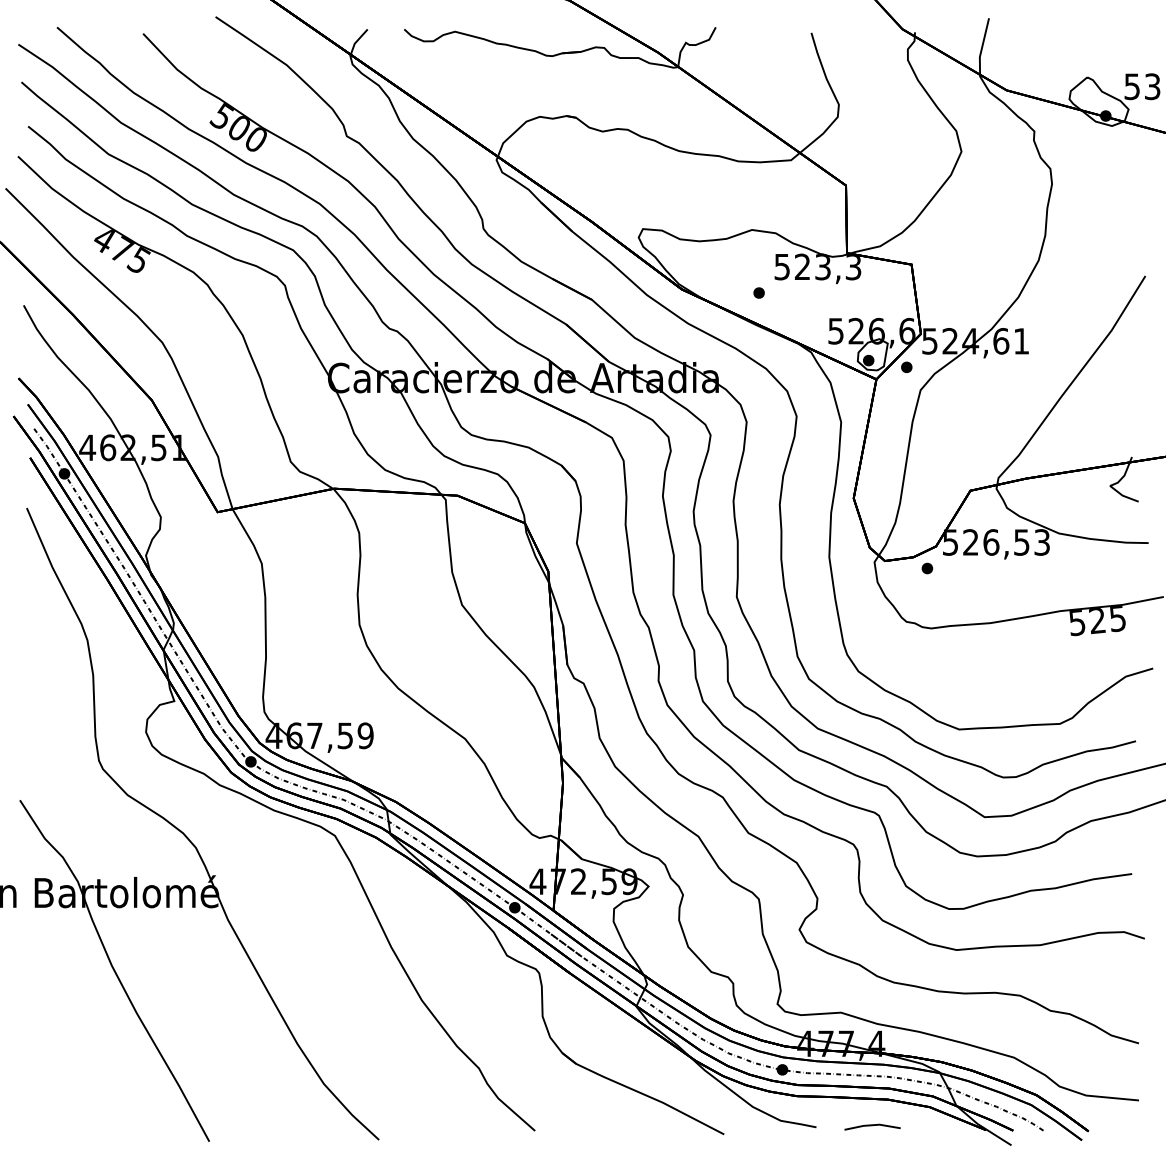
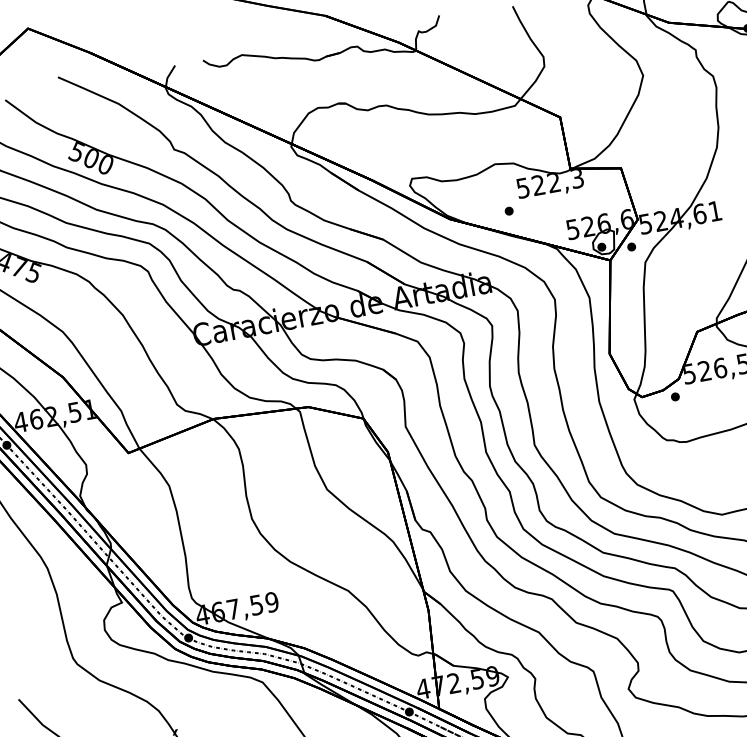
text: (822, 266) -> (553, 182), 523,3 -> 522,3

